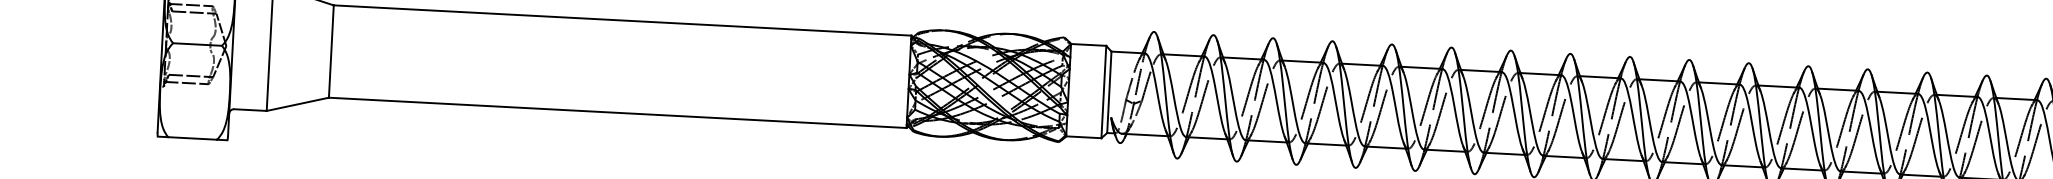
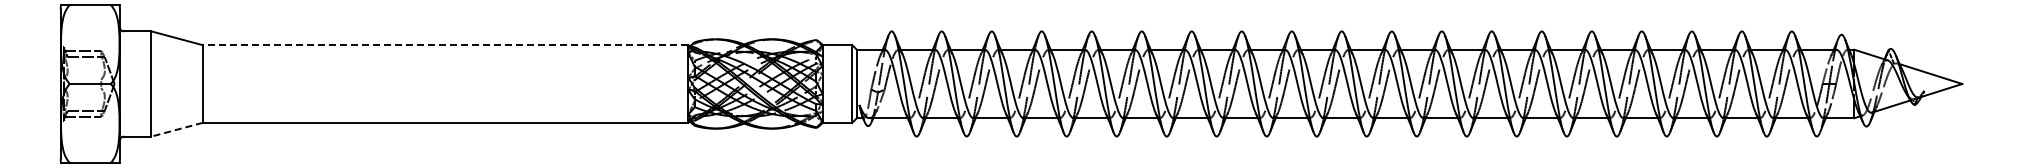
line: (622, 20) -> (445, 45), solid -> dashed
line: (298, 104) -> (177, 129), solid -> dashed

